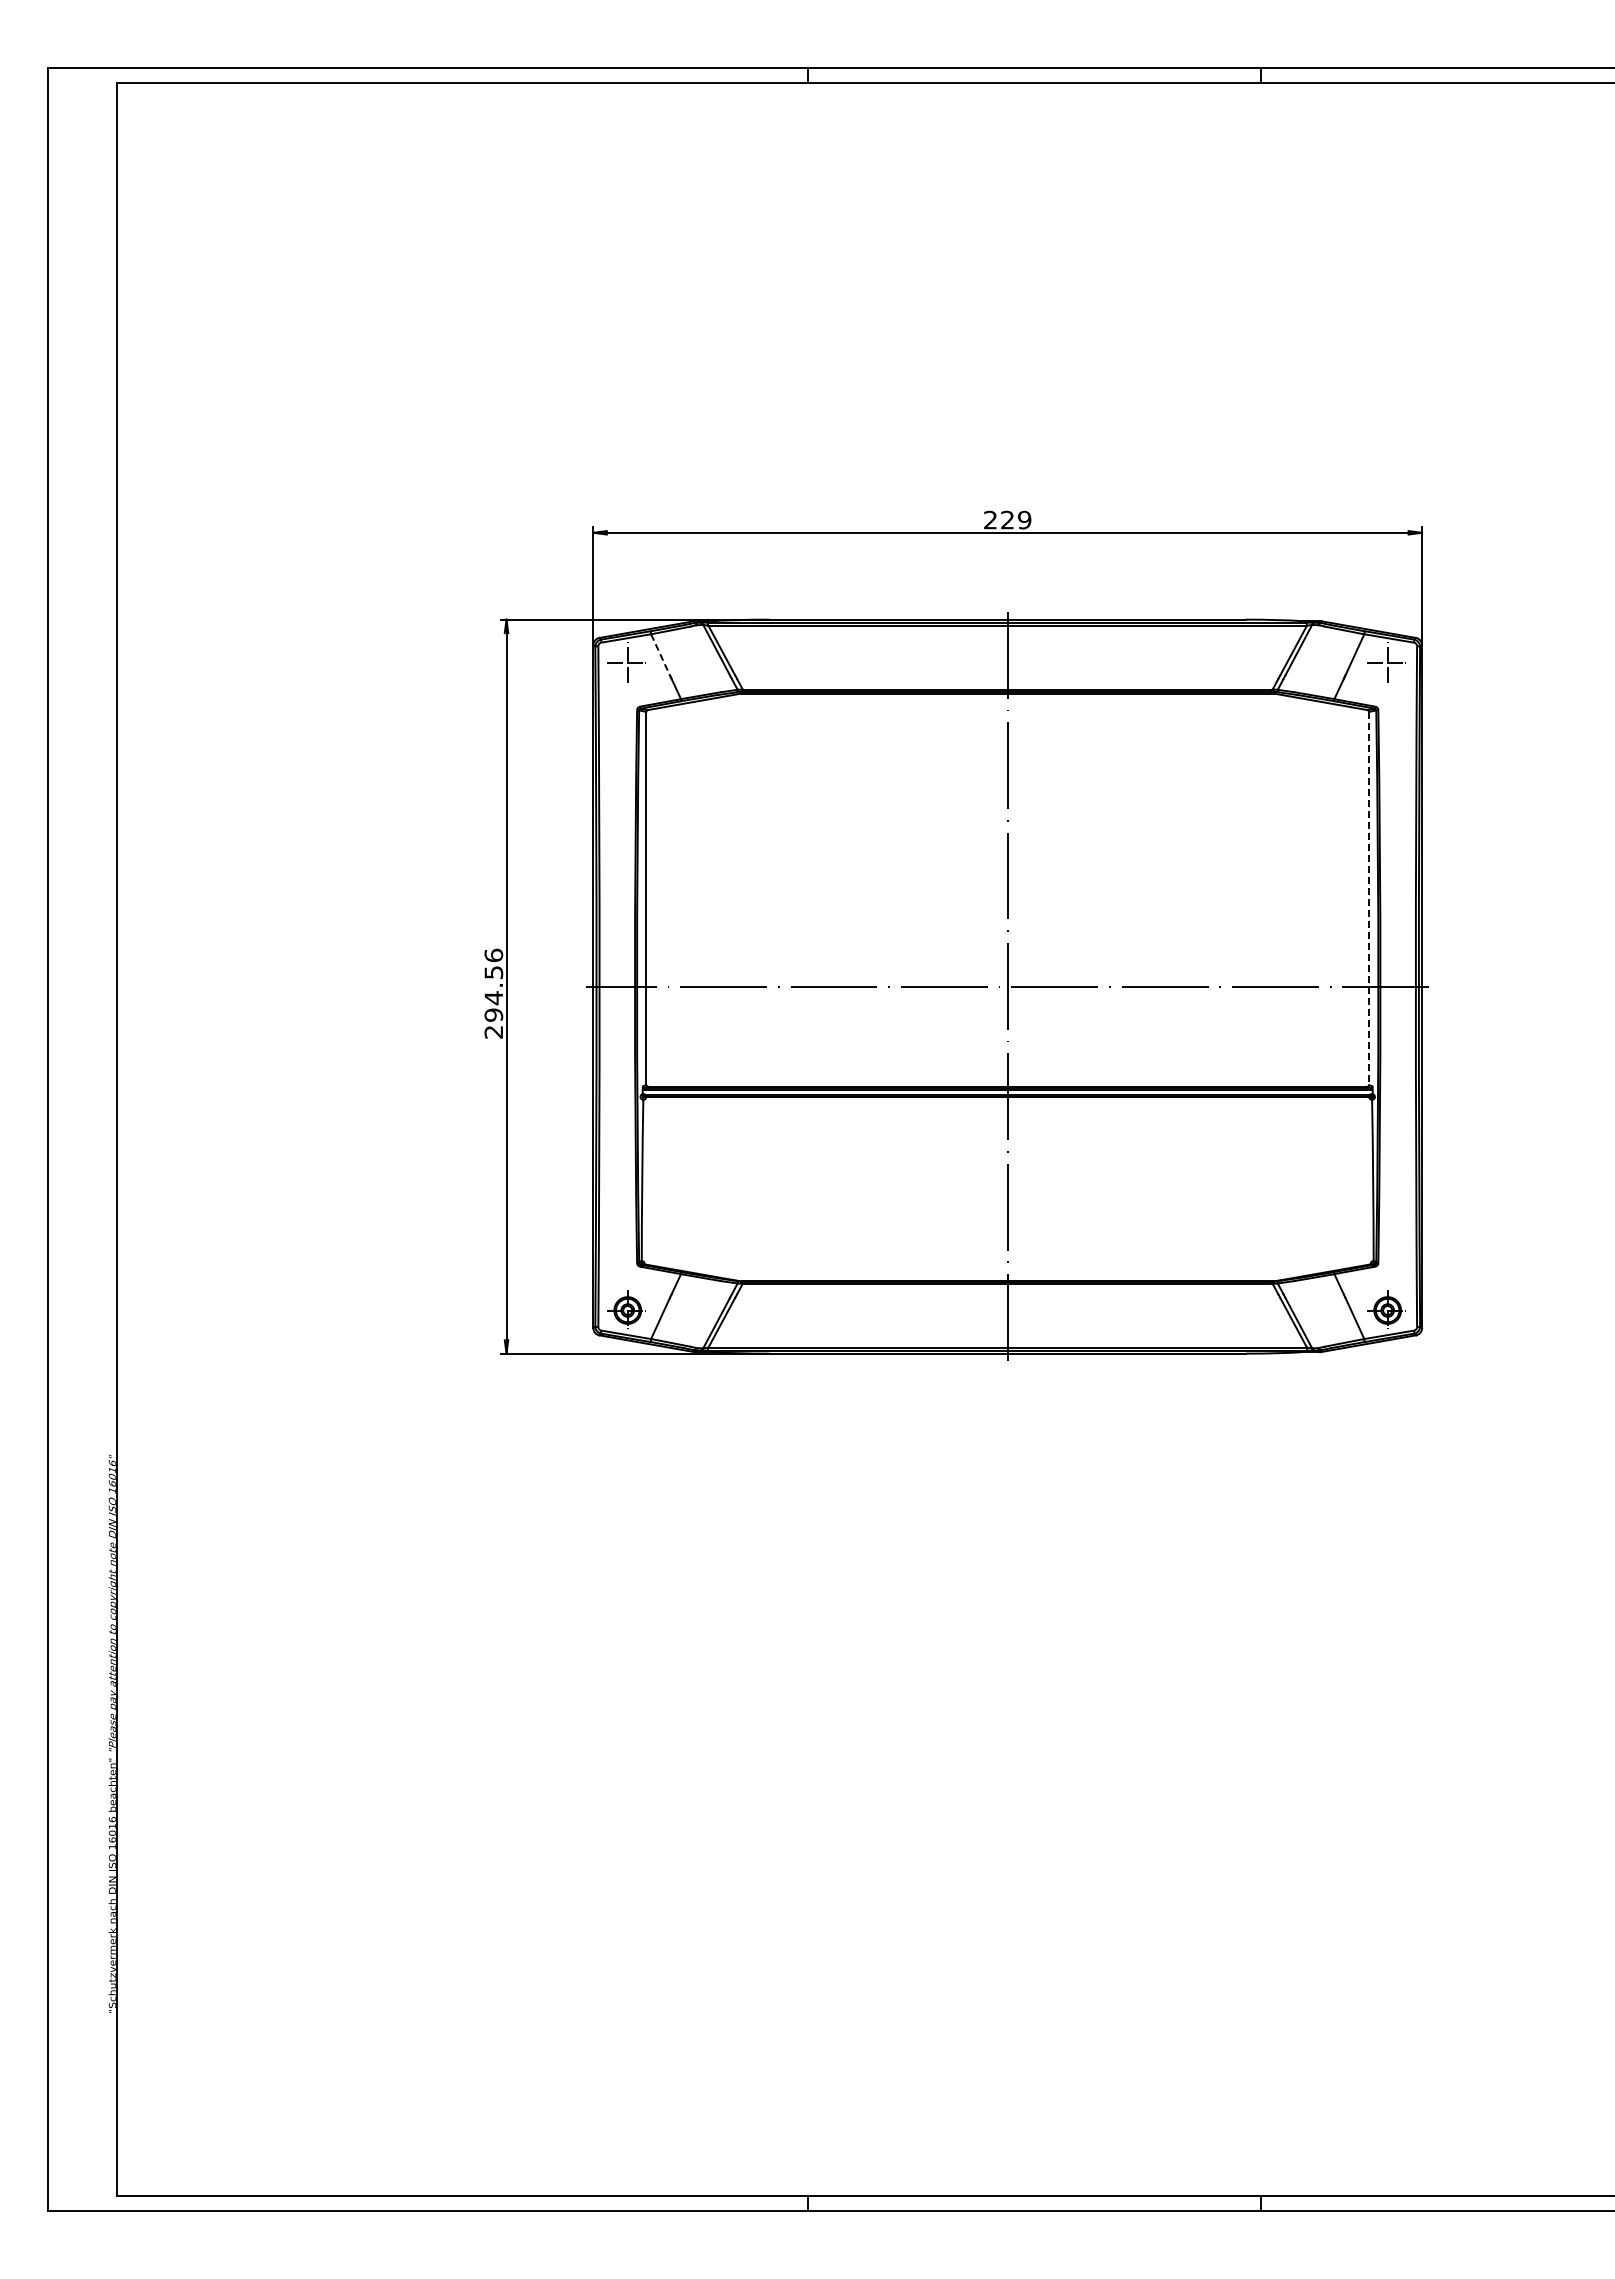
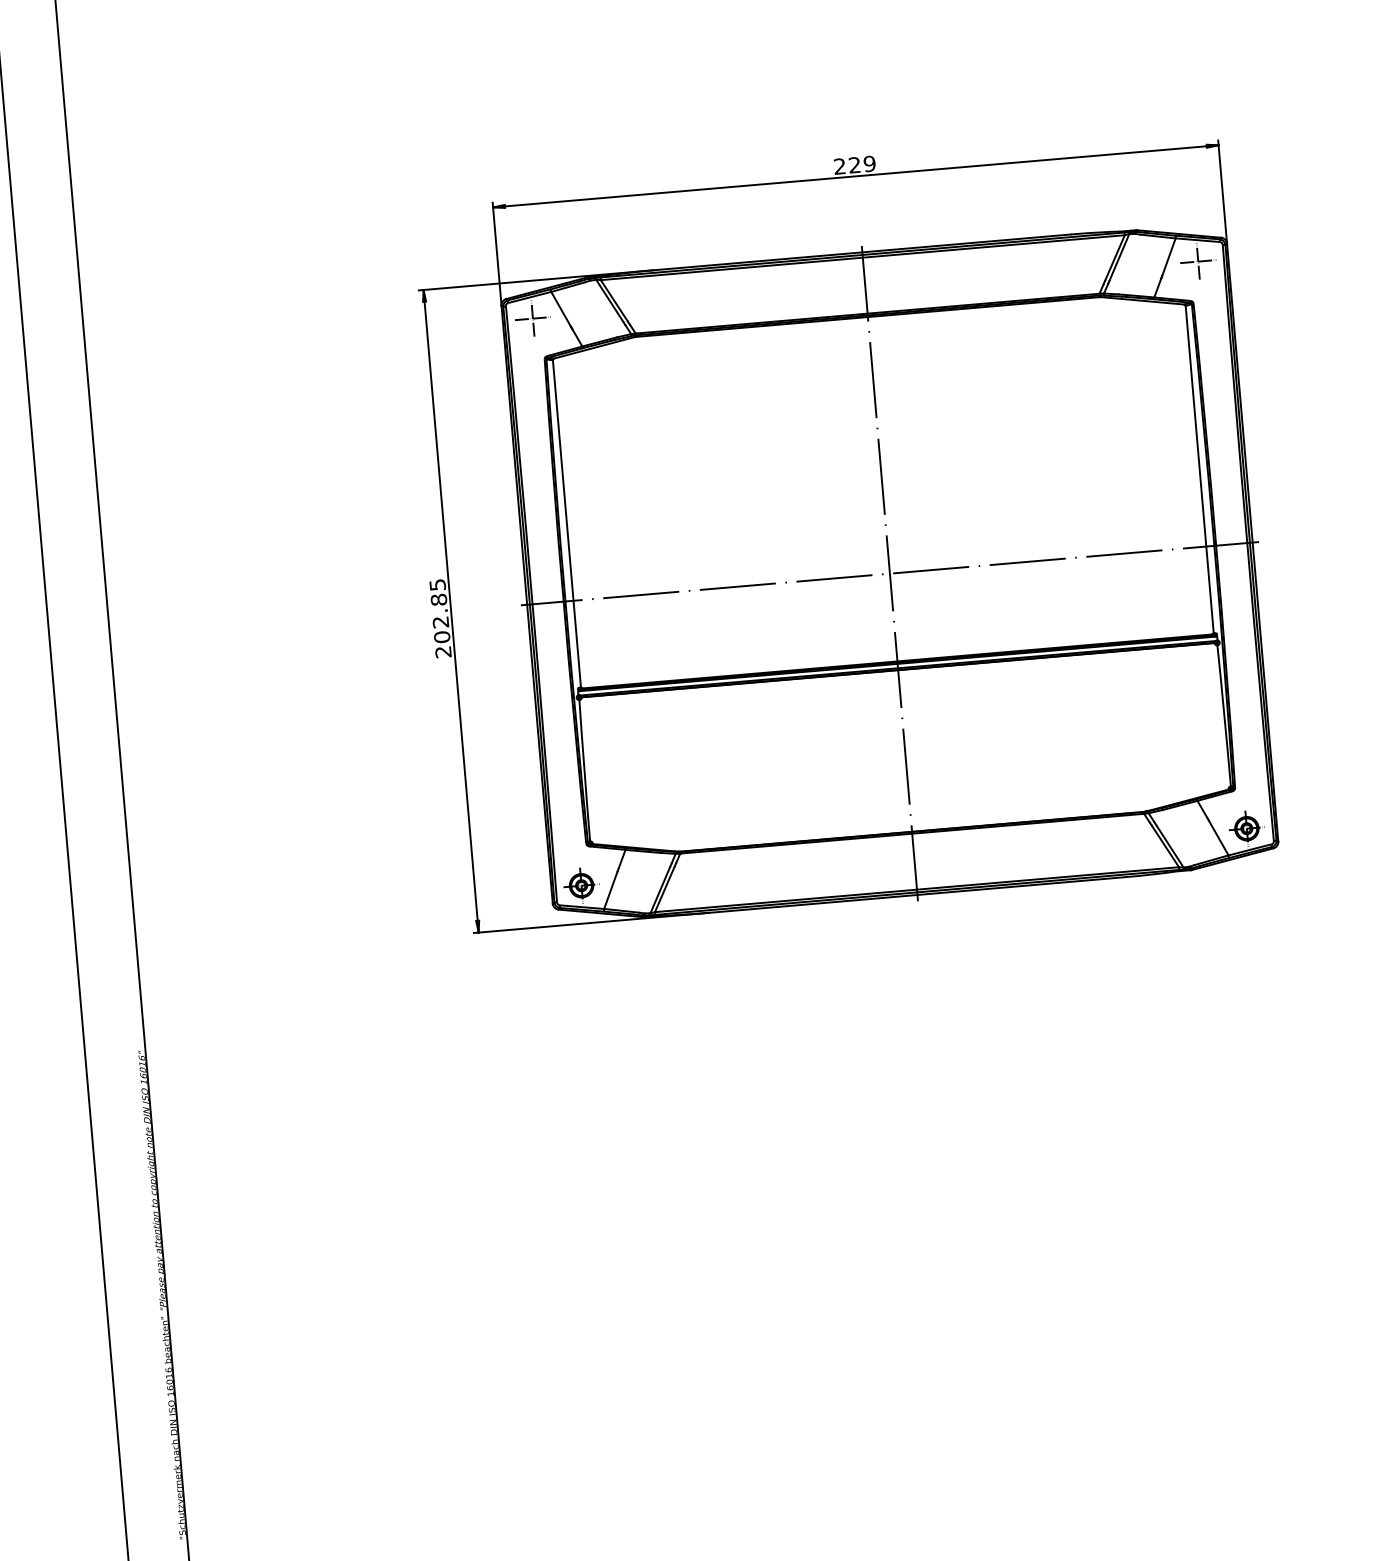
line: (660, 654) -> (561, 308), dashed -> solid
line: (1369, 898) -> (1200, 469), dashed -> solid
text: (493, 984) -> (439, 610), 294.56 -> 202.85

